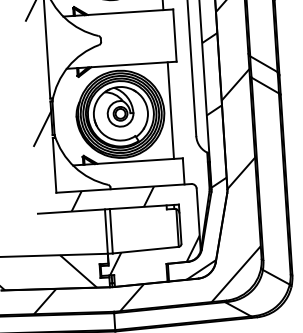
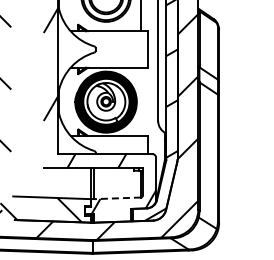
line: (170, 110) -> (141, 101), removed
line: (145, 250) -> (117, 198), solid -> dashed

